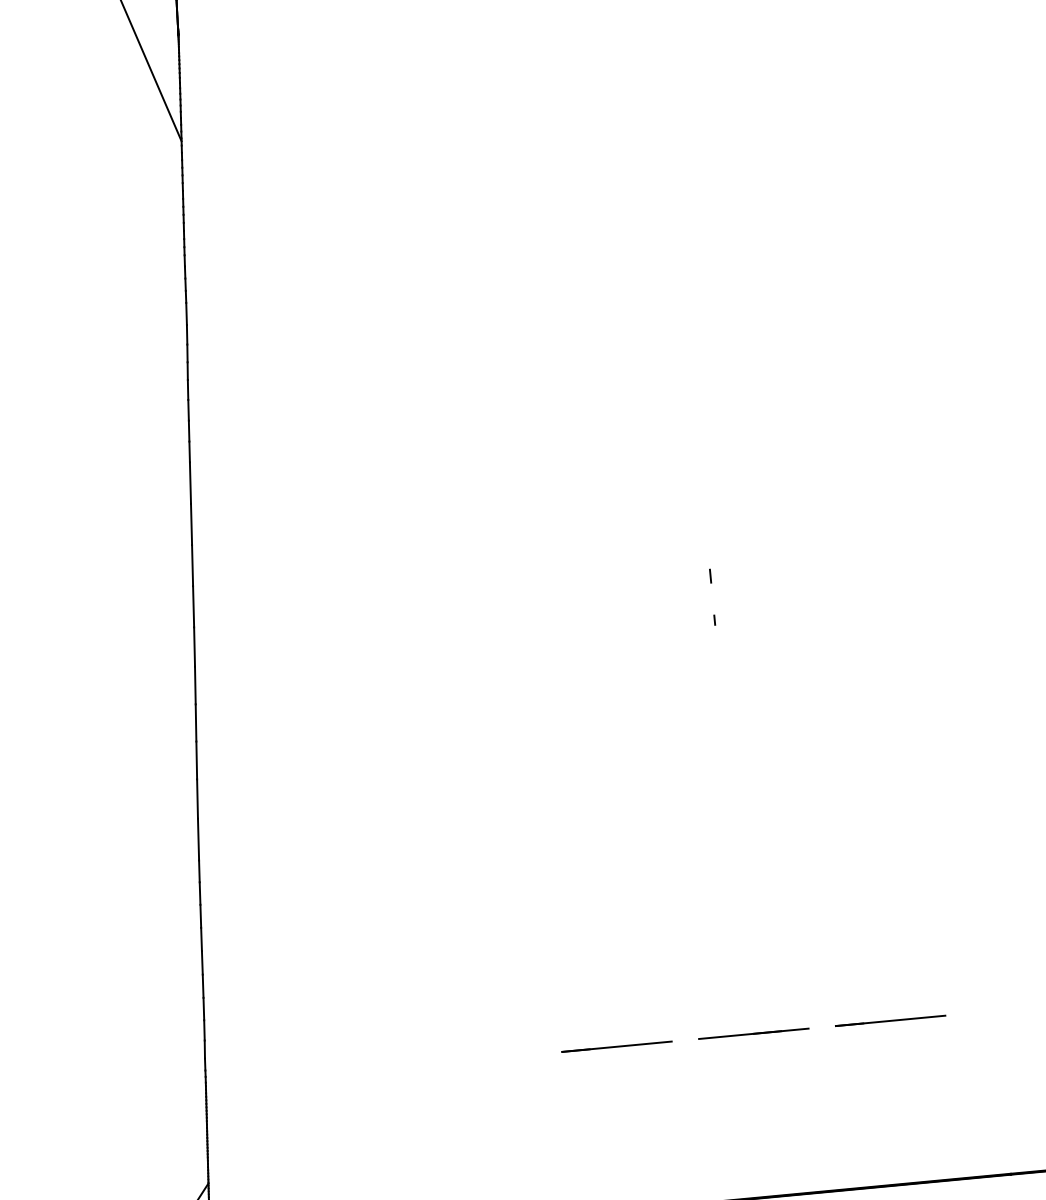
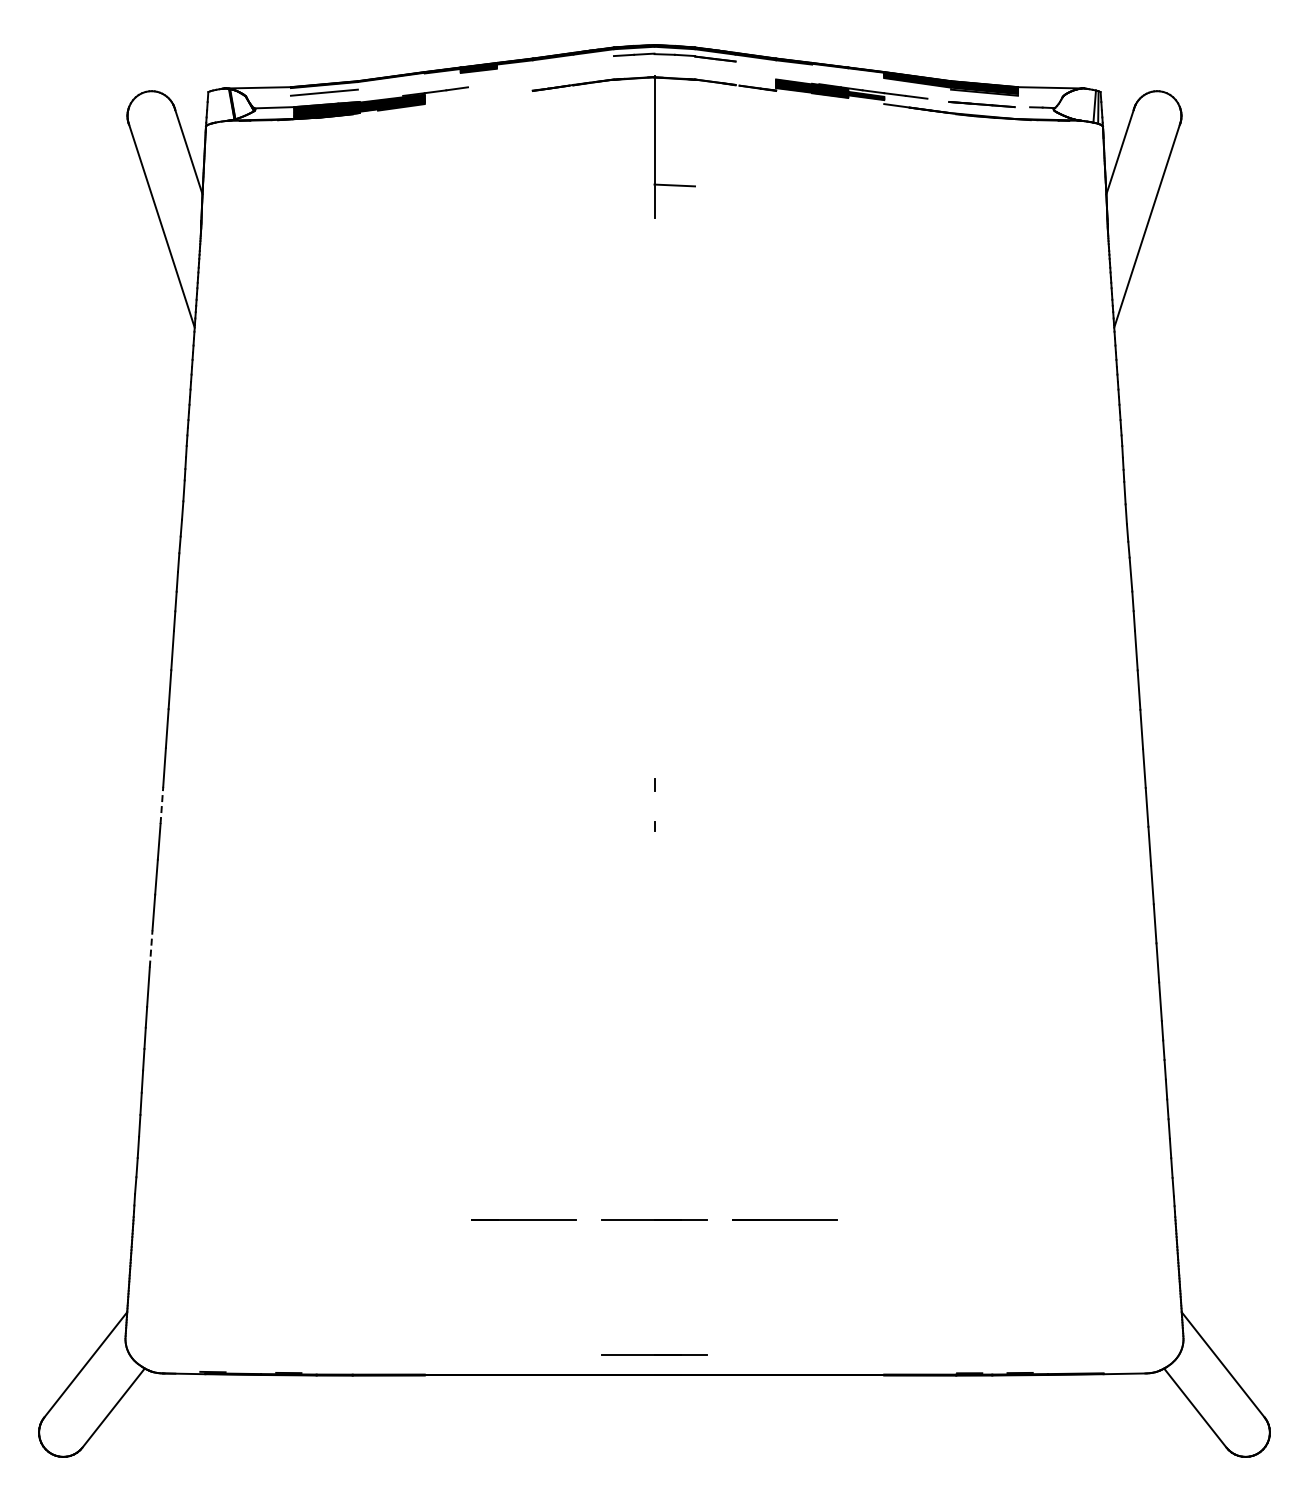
line: (194, 647) -> (161, 805), solid -> dashed
line: (197, 798) -> (151, 948), solid -> dashed
line: (767, 1175) -> (654, 1354), added

